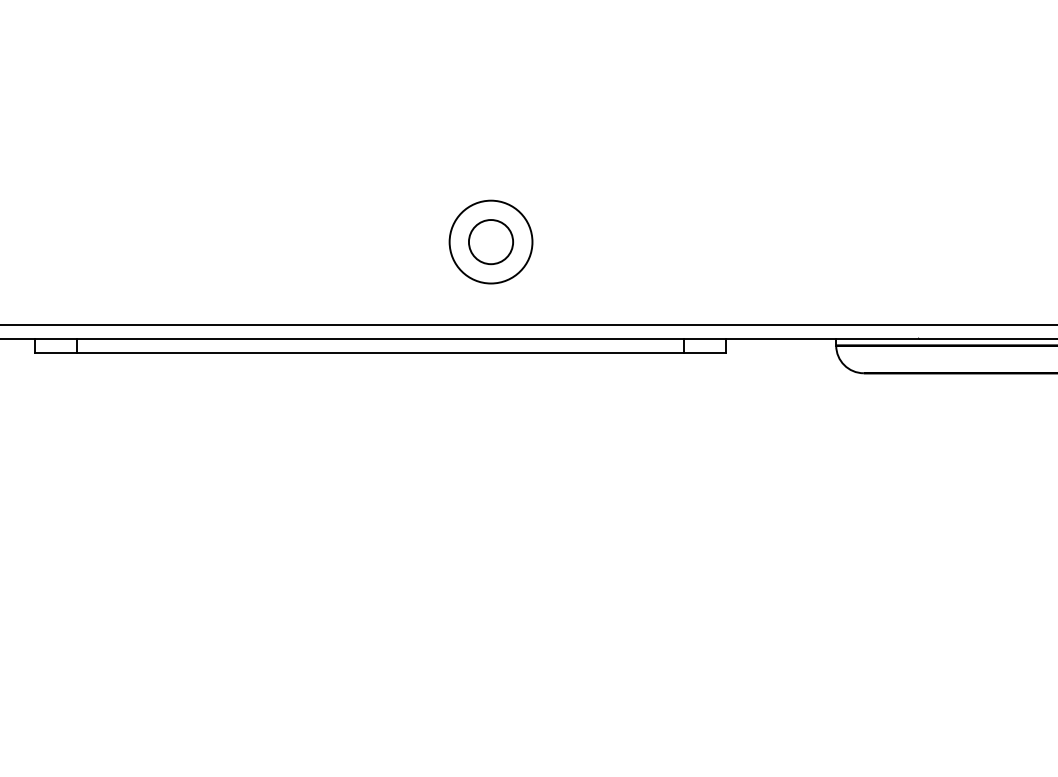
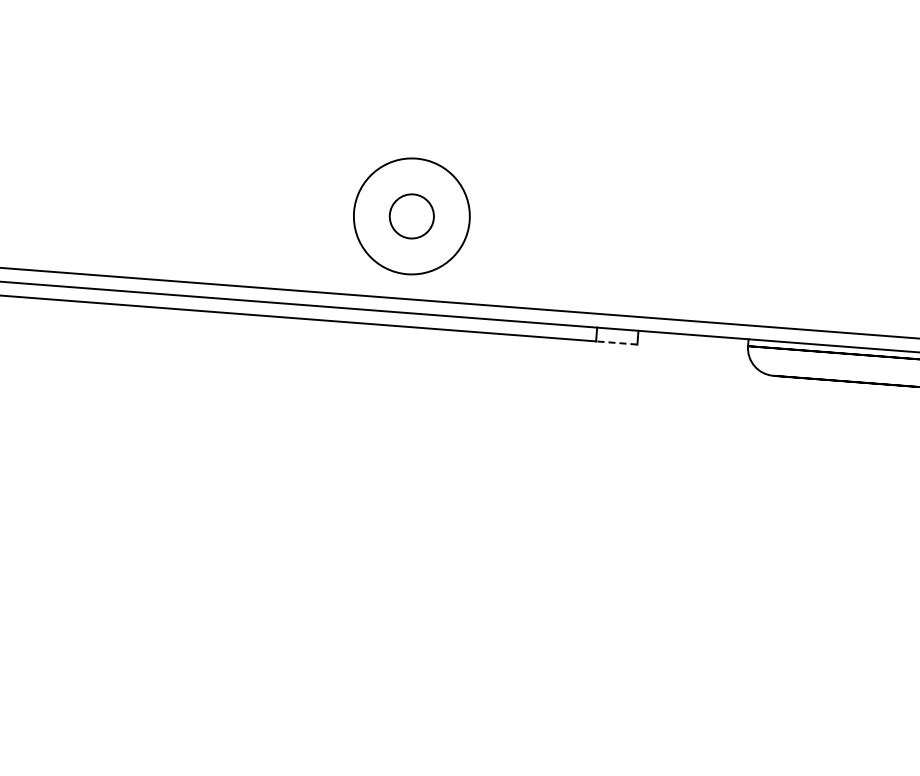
circle: (490, 241) -> (411, 215), size x1.4
line: (705, 352) -> (617, 342), solid -> dashed

